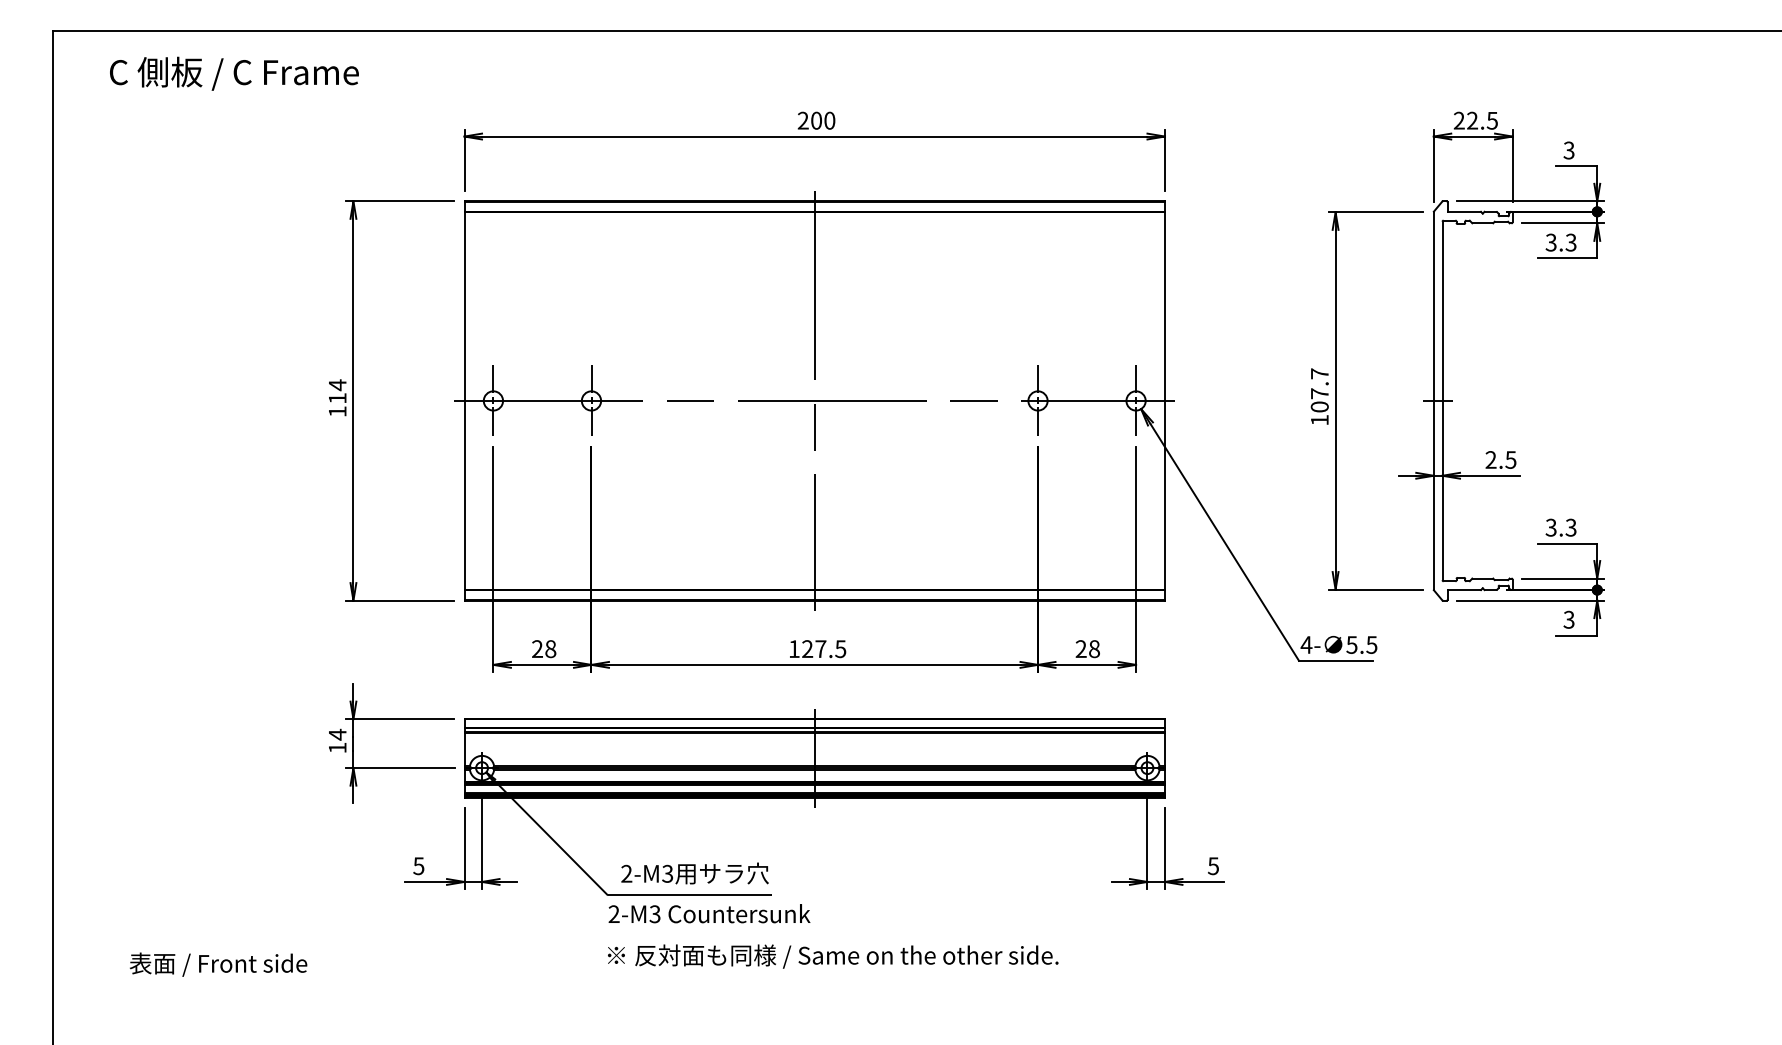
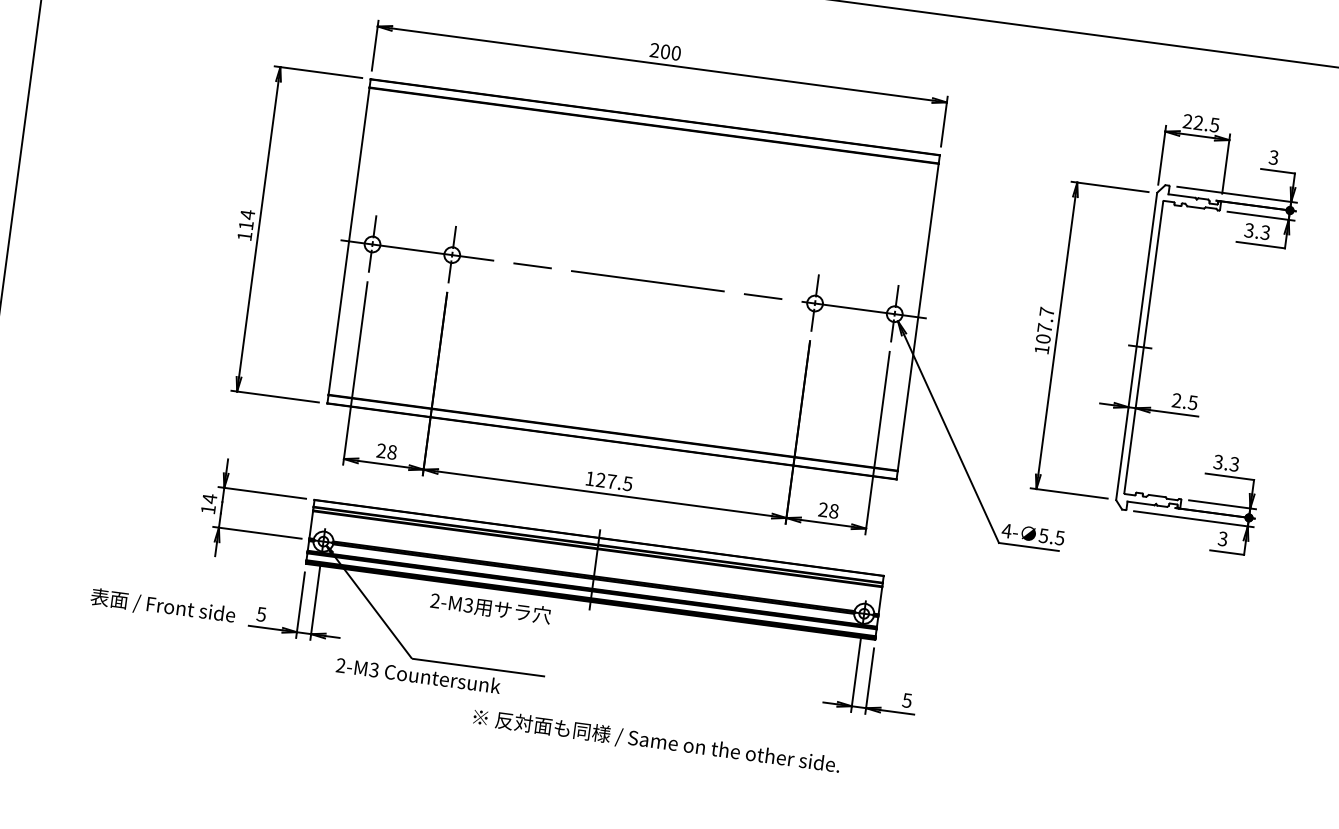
line: (814, 400) -> (633, 278), removed
text: (694, 873) -> (490, 608), moved
text: (709, 913) -> (418, 675), moved
text: (833, 956) -> (656, 741), moved
text: (218, 964) -> (163, 606), moved

